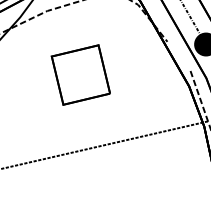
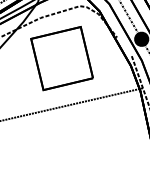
part: (80, 74) -> (61, 58), size x1.67

